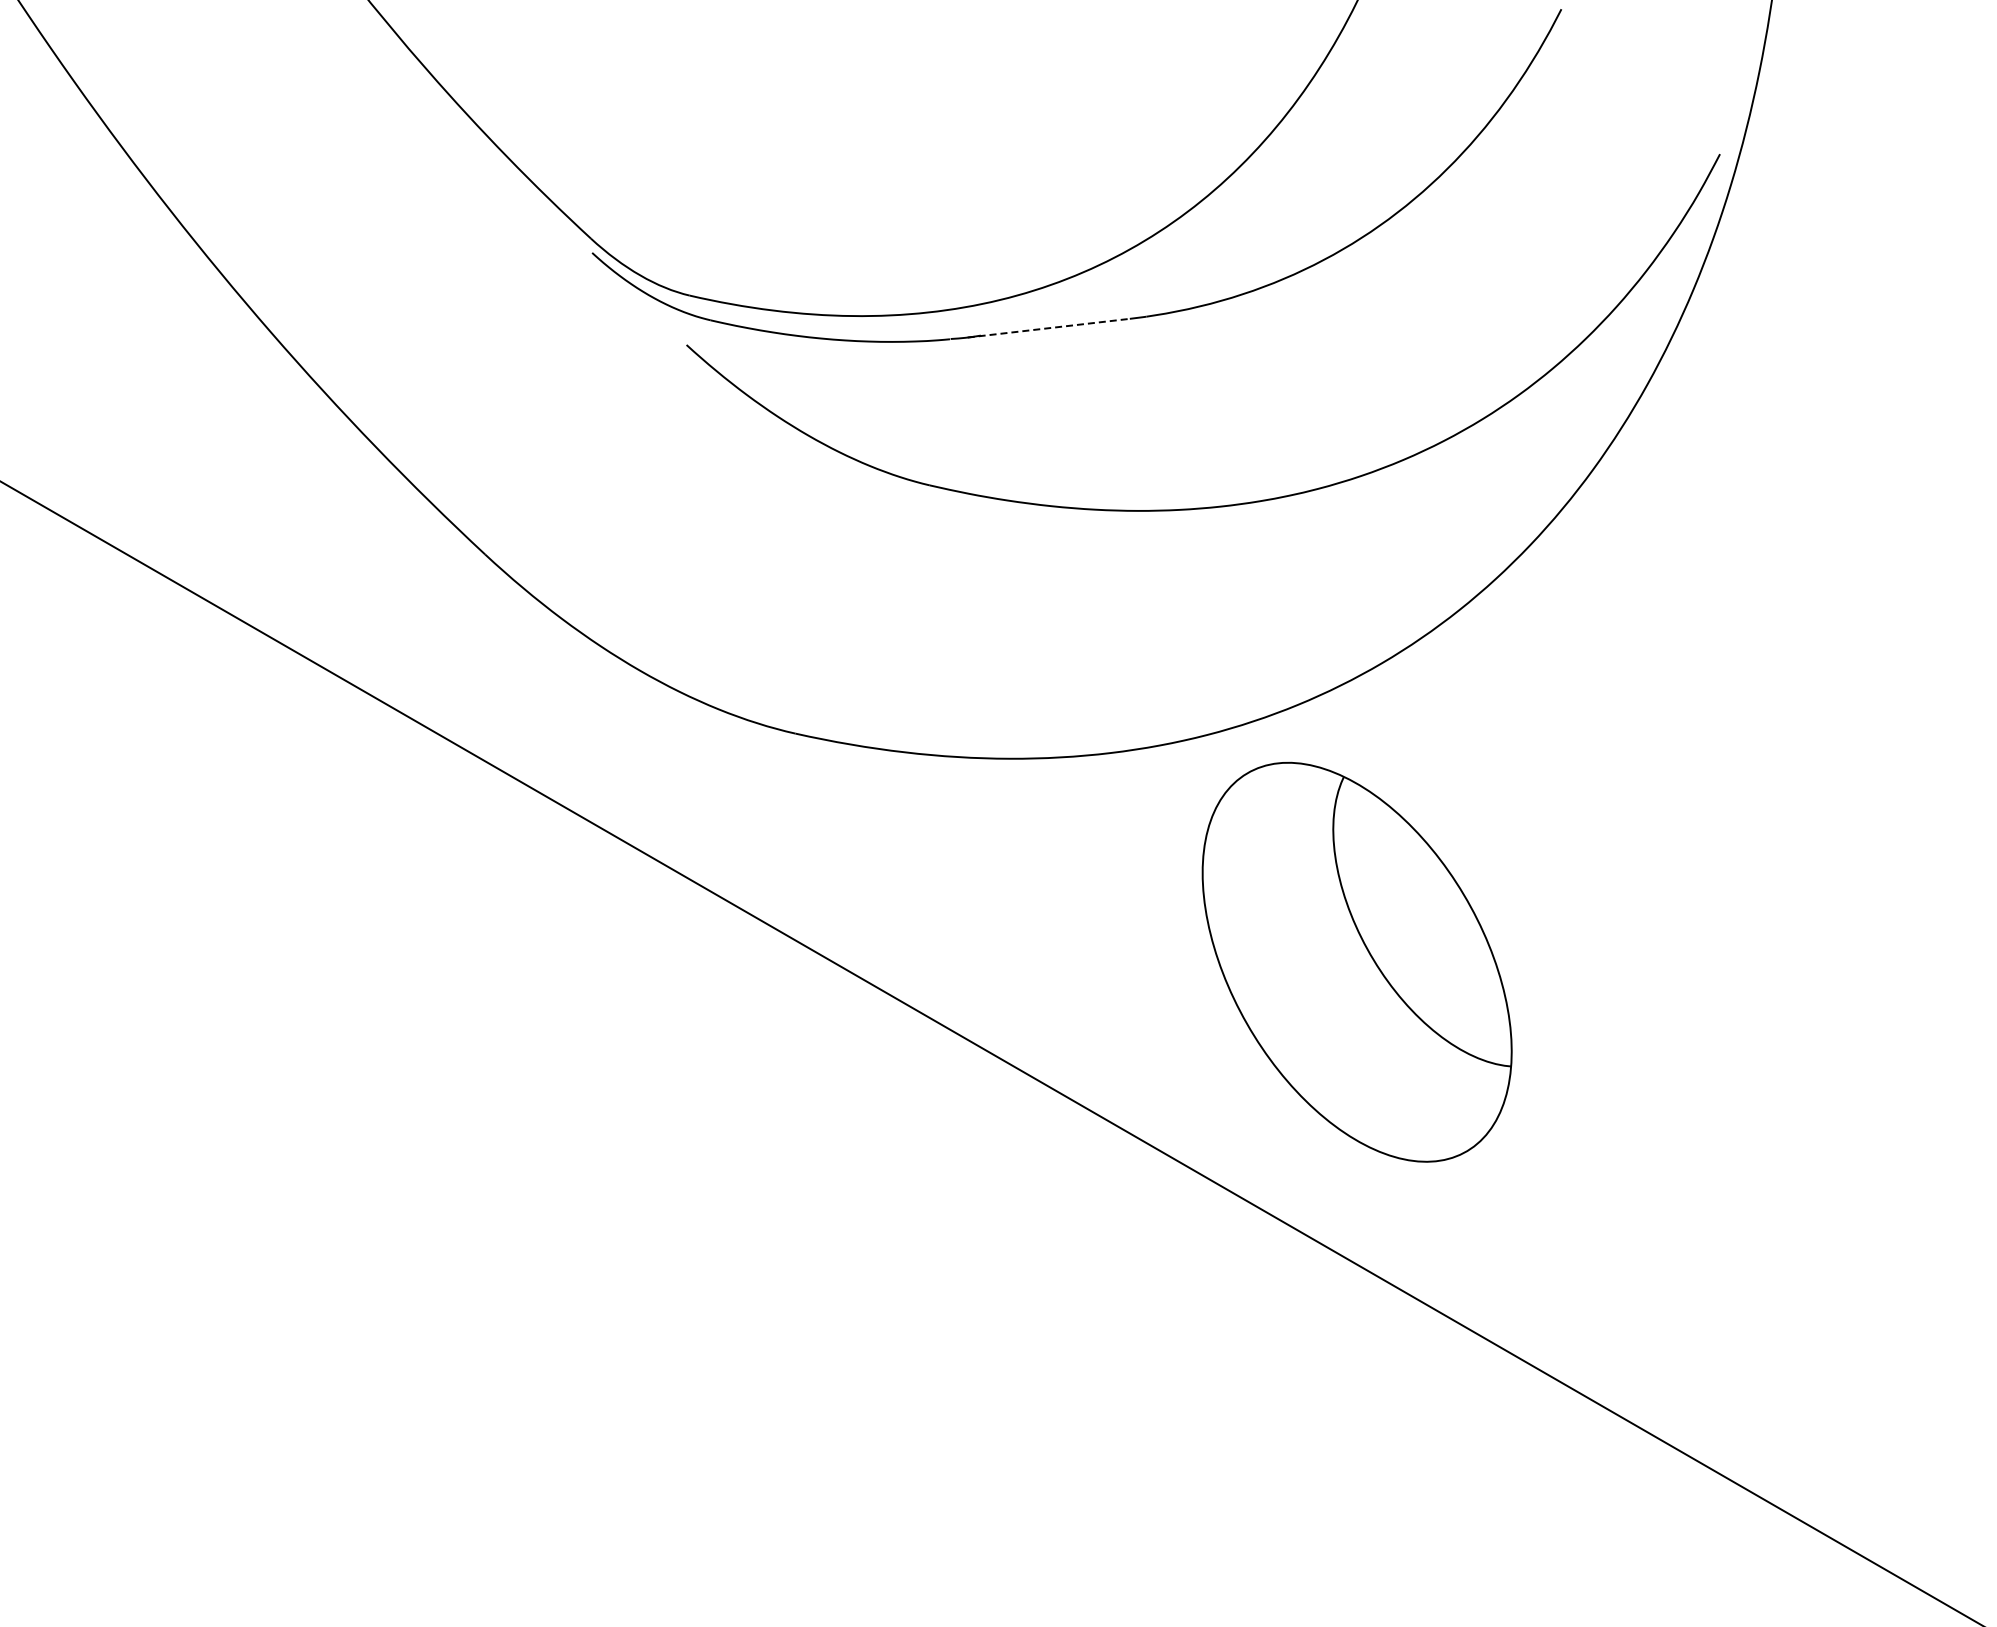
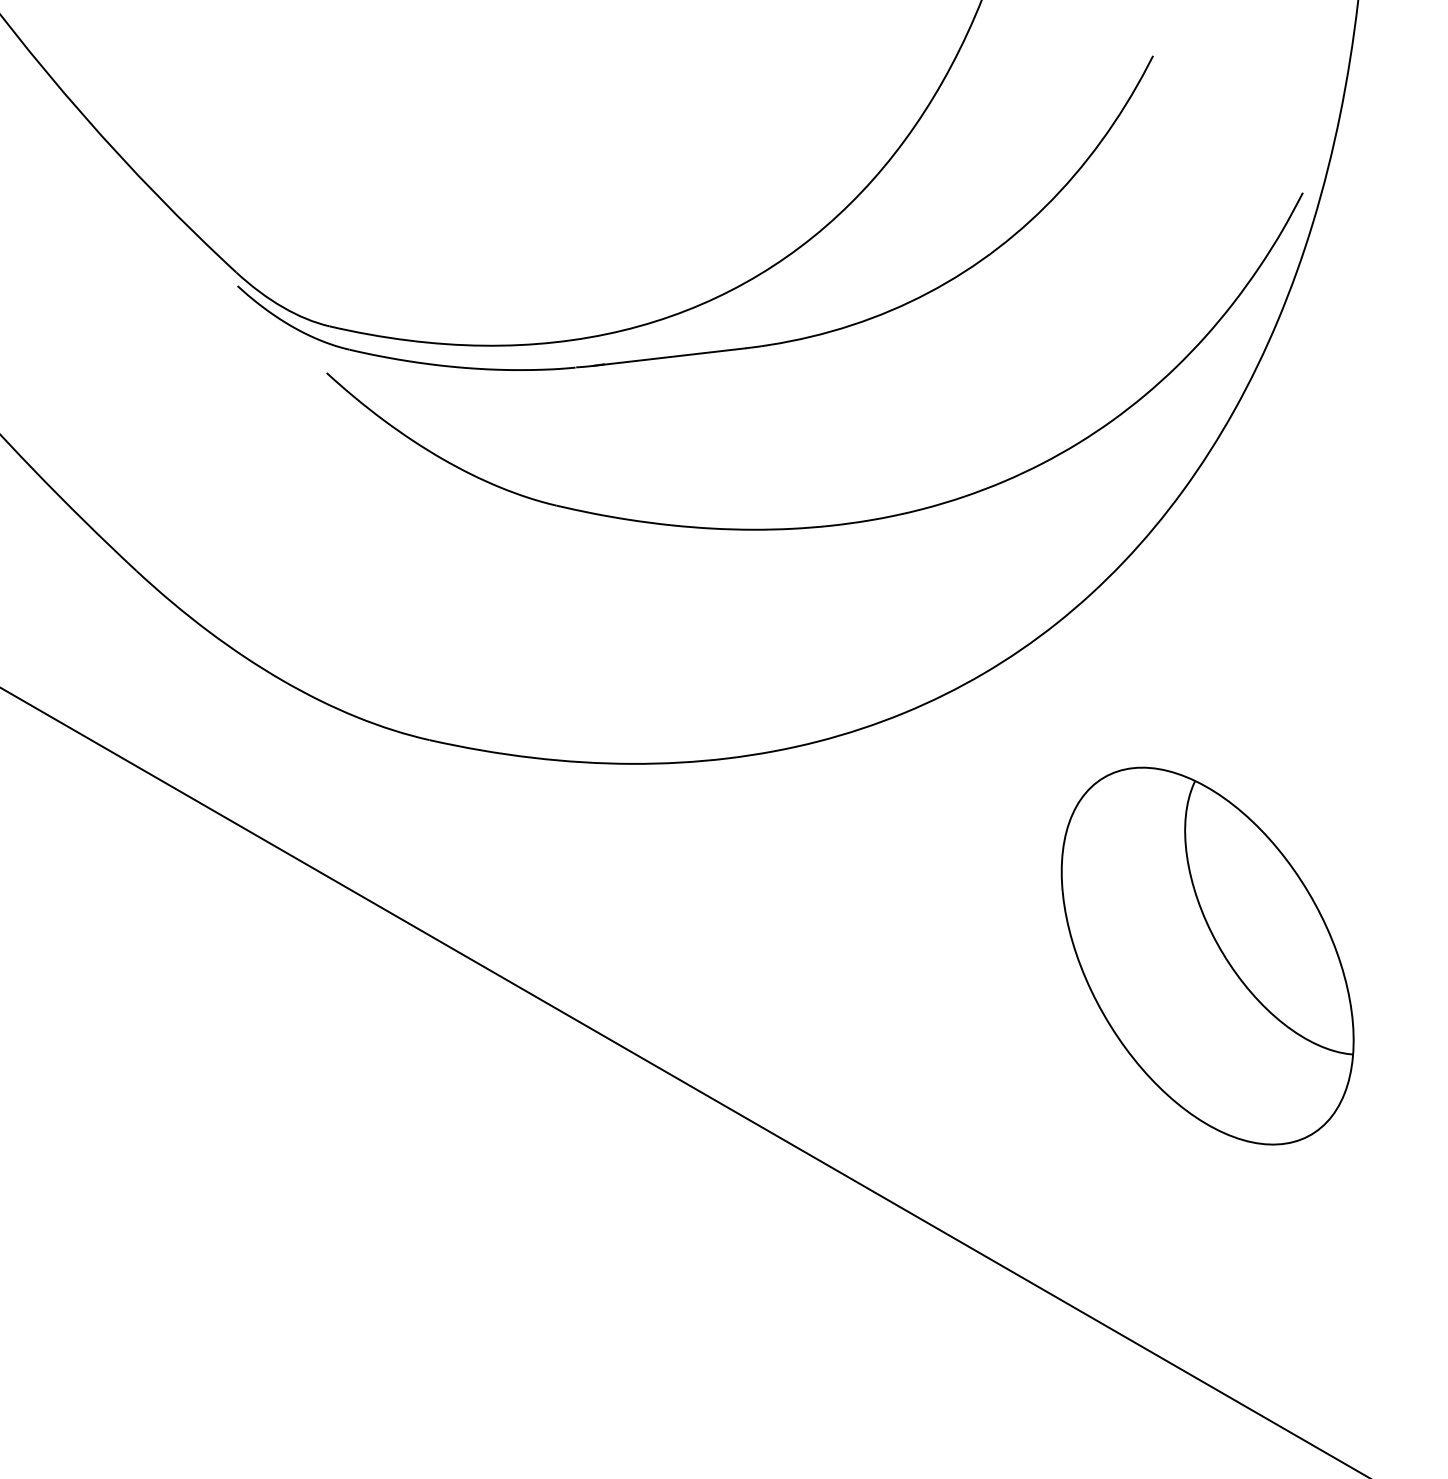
line: (1048, 328) -> (668, 357), dashed -> solid
part: (1356, 961) -> (1207, 955), moved

